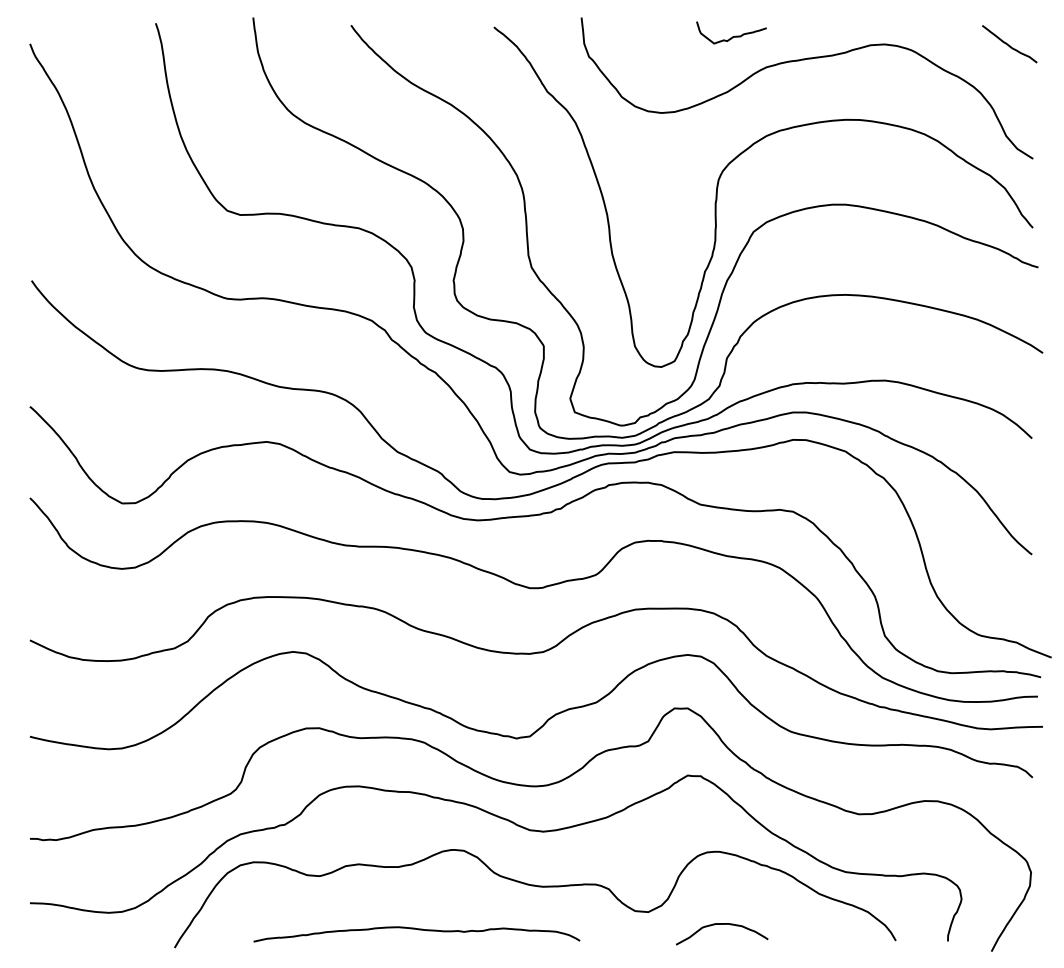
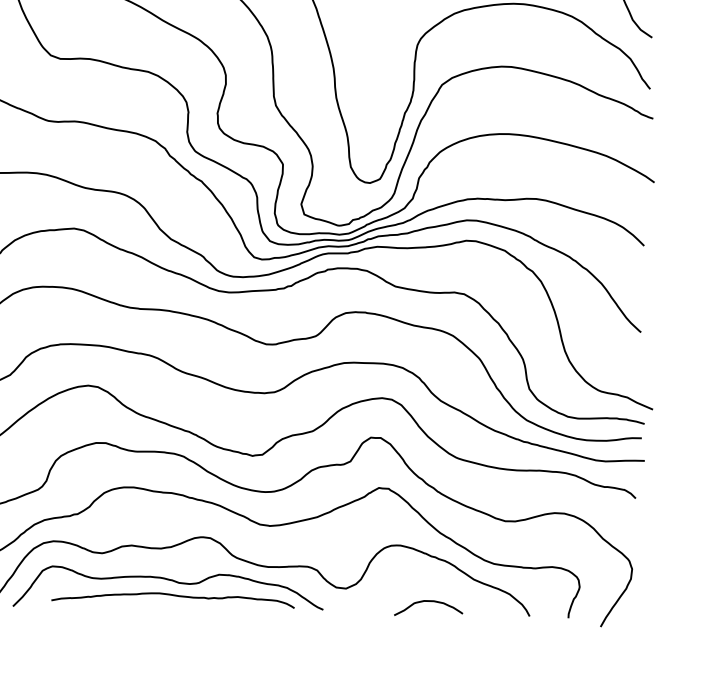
curve: (415, 910) -> (172, 581), added
curve: (722, 924) -> (429, 601), moved

